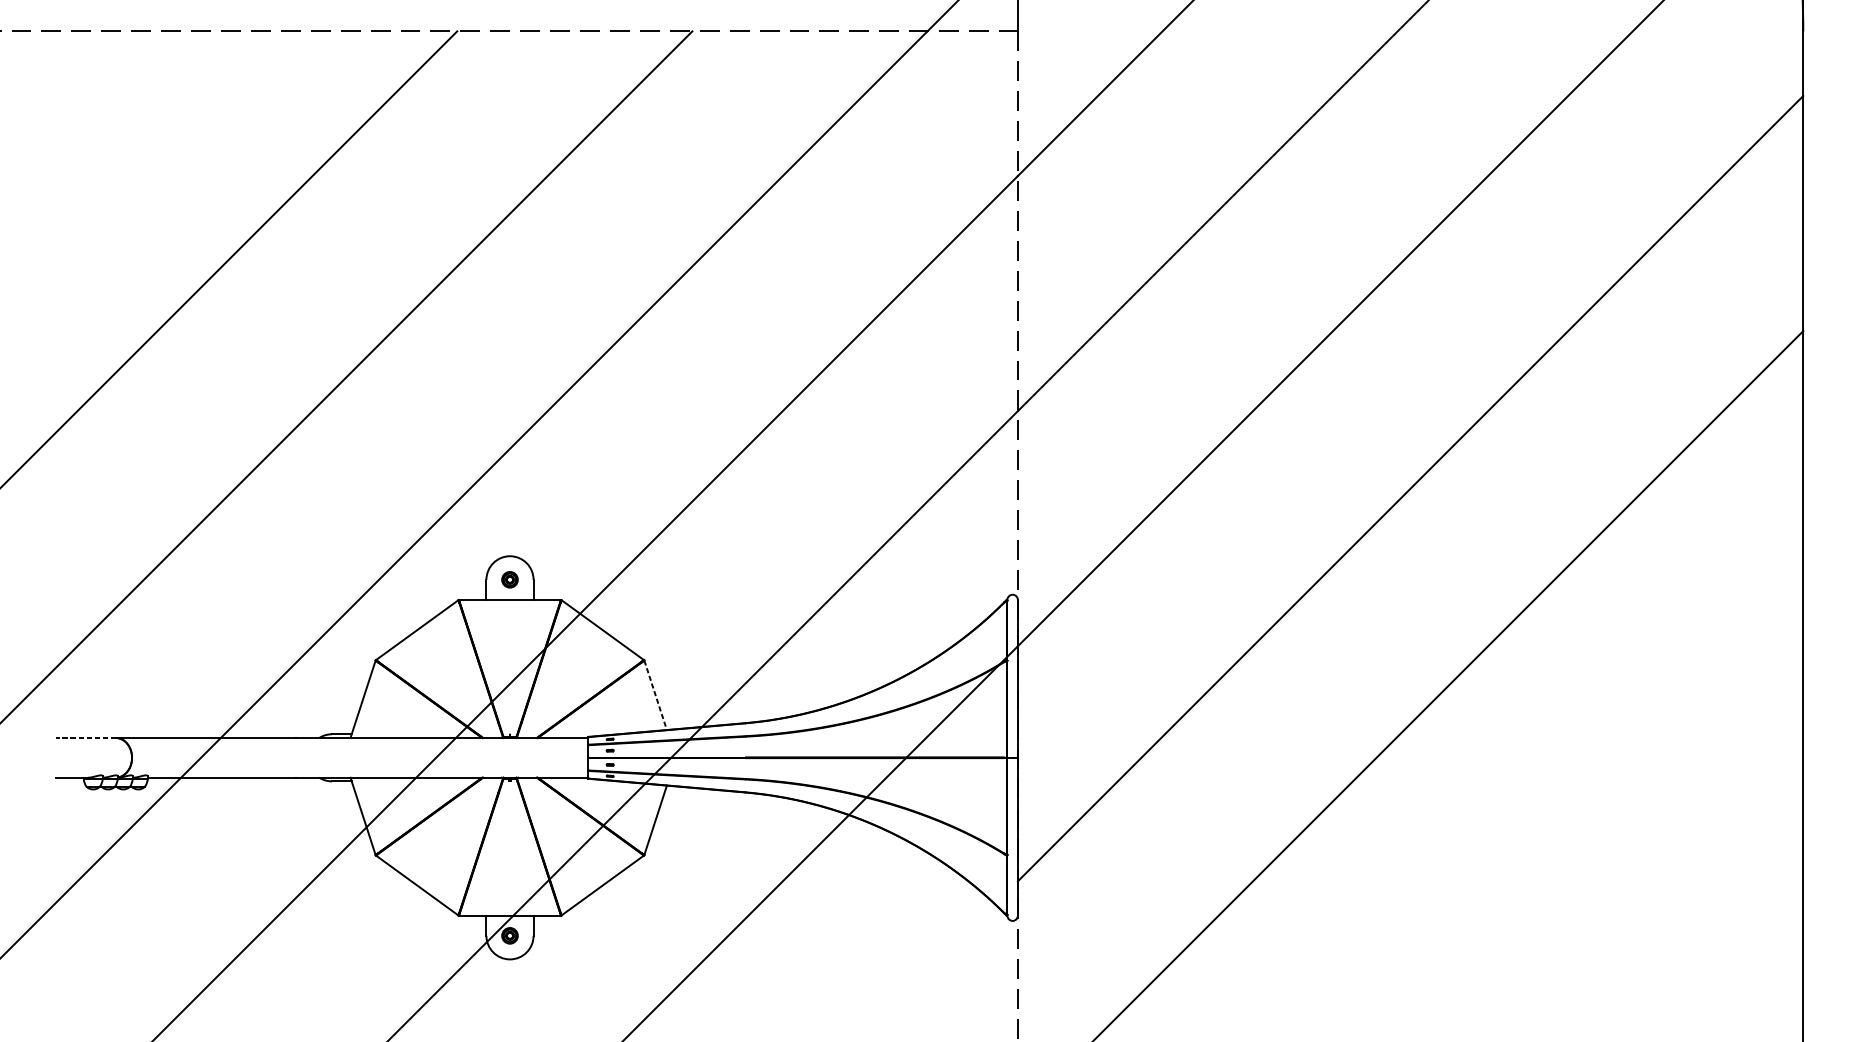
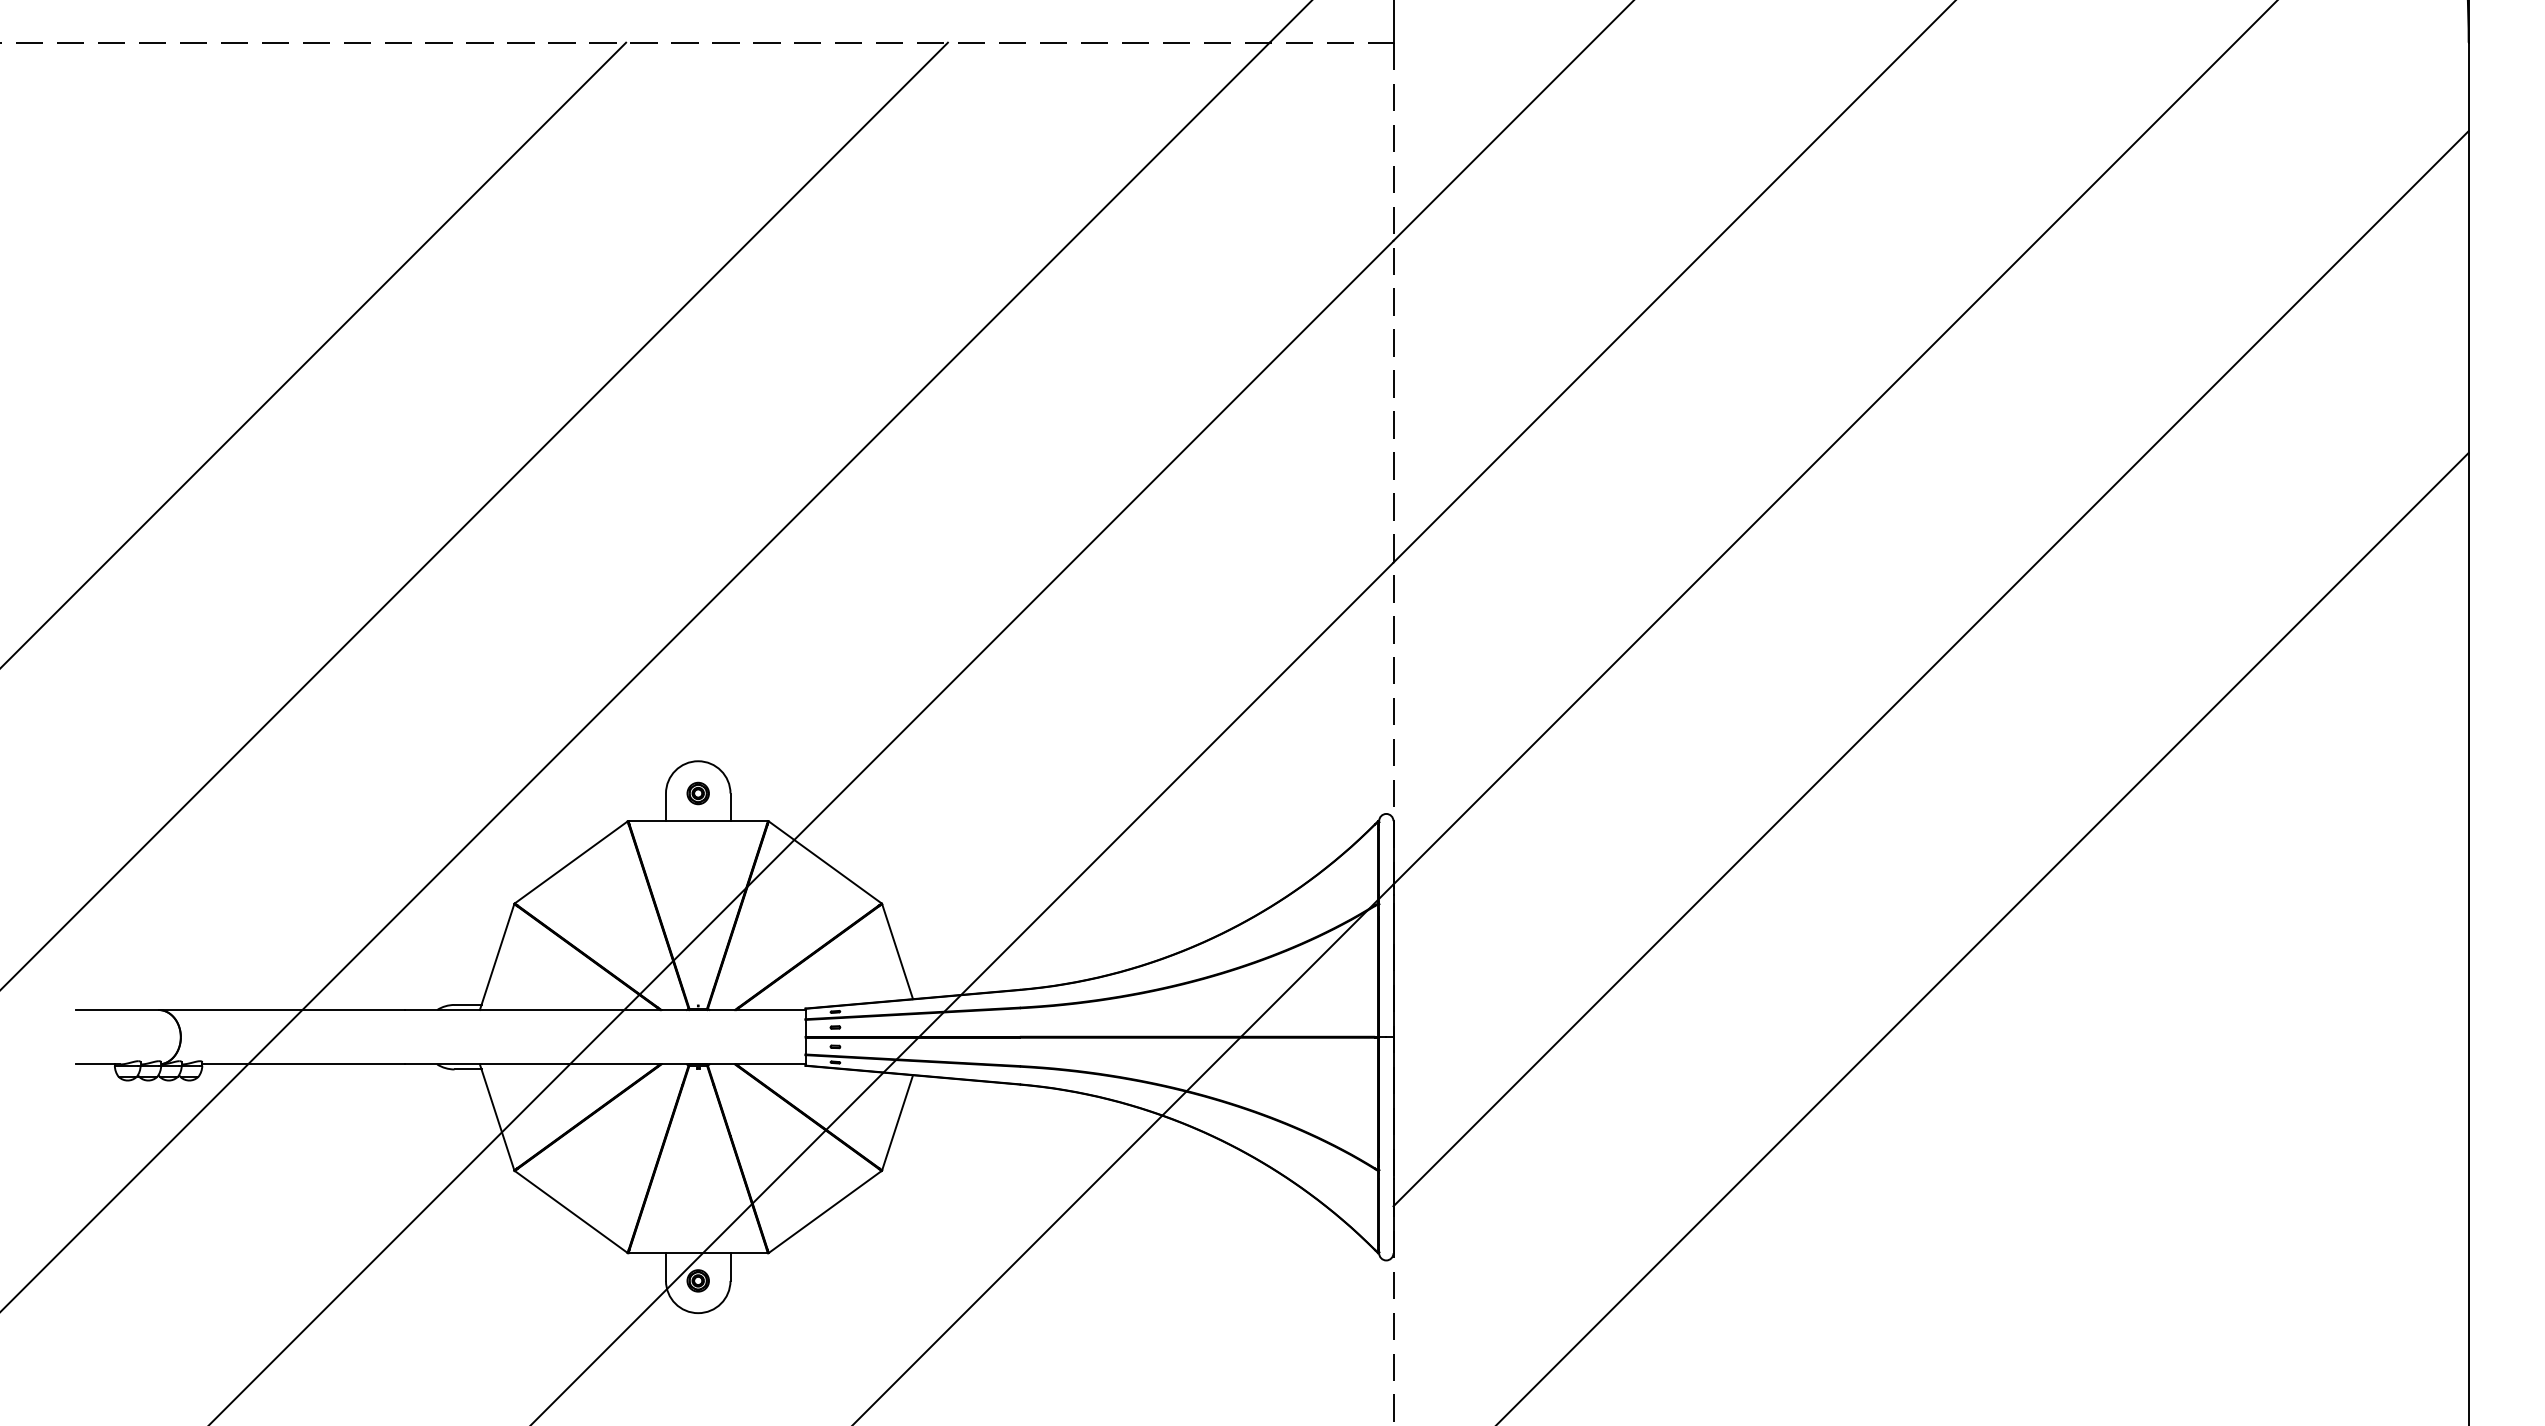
line: (655, 695) -> (897, 951), dashed -> solid
line: (85, 737) -> (116, 1009), dashed -> solid

